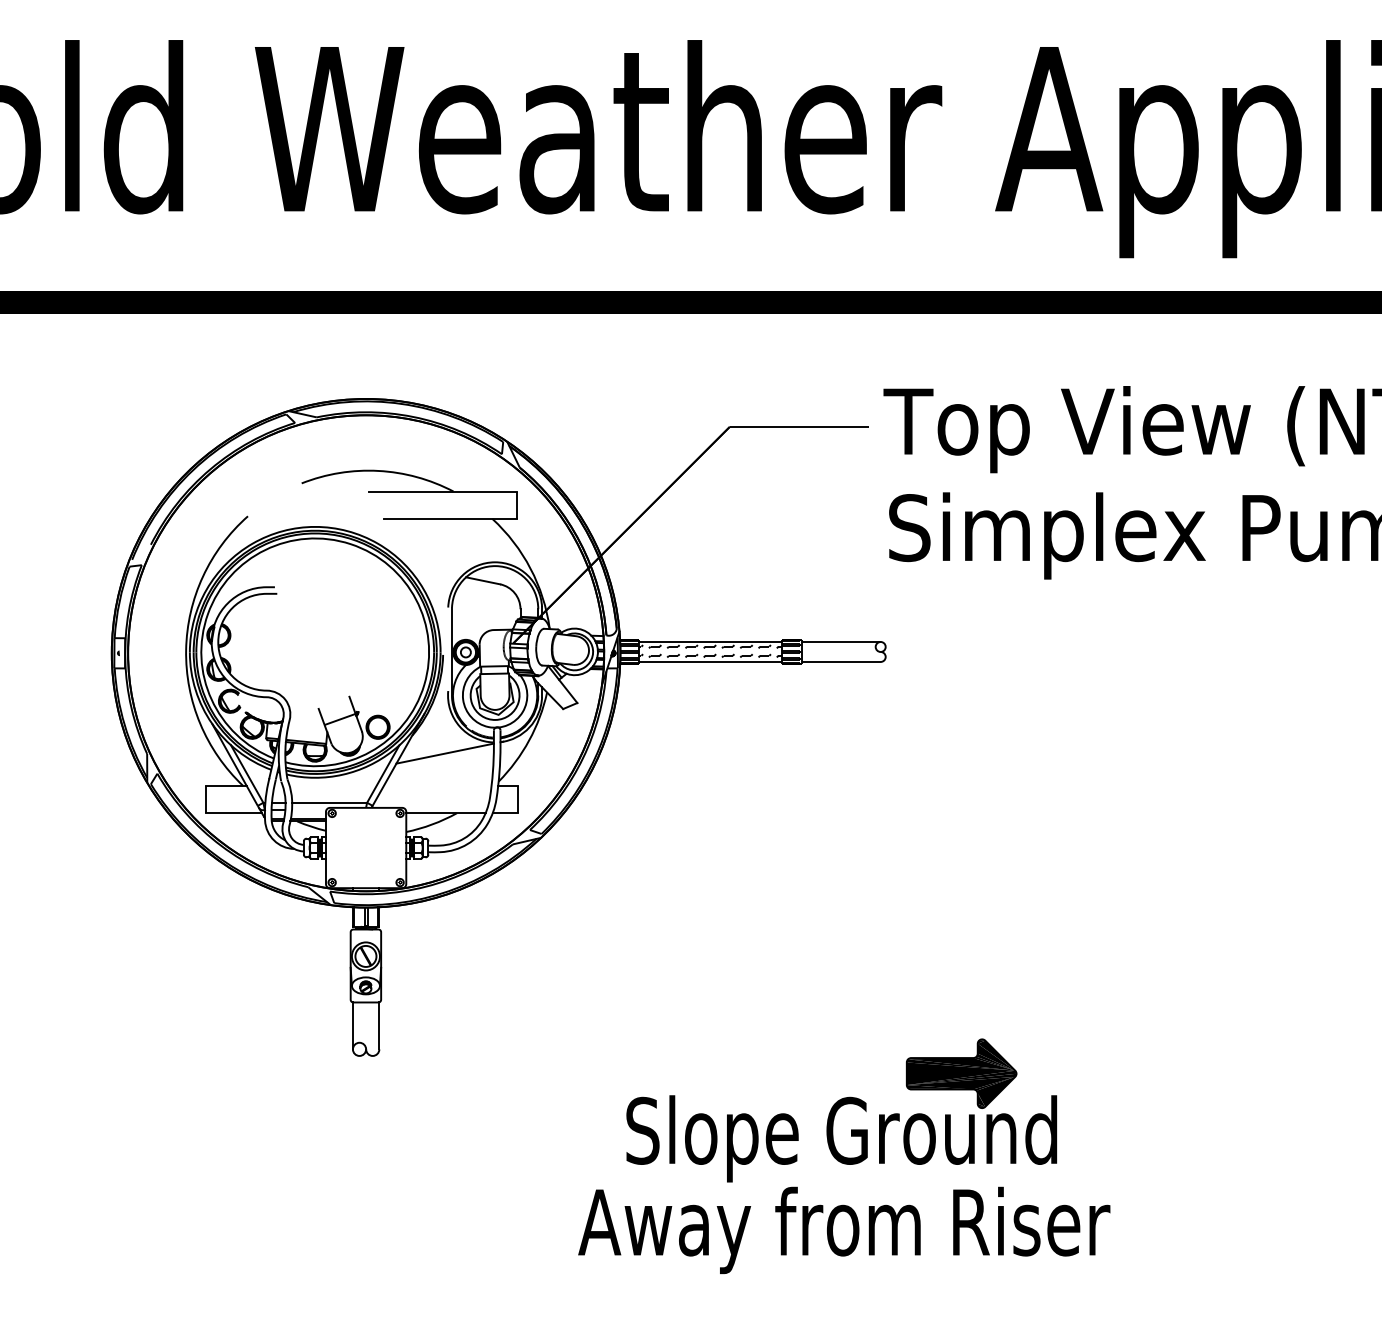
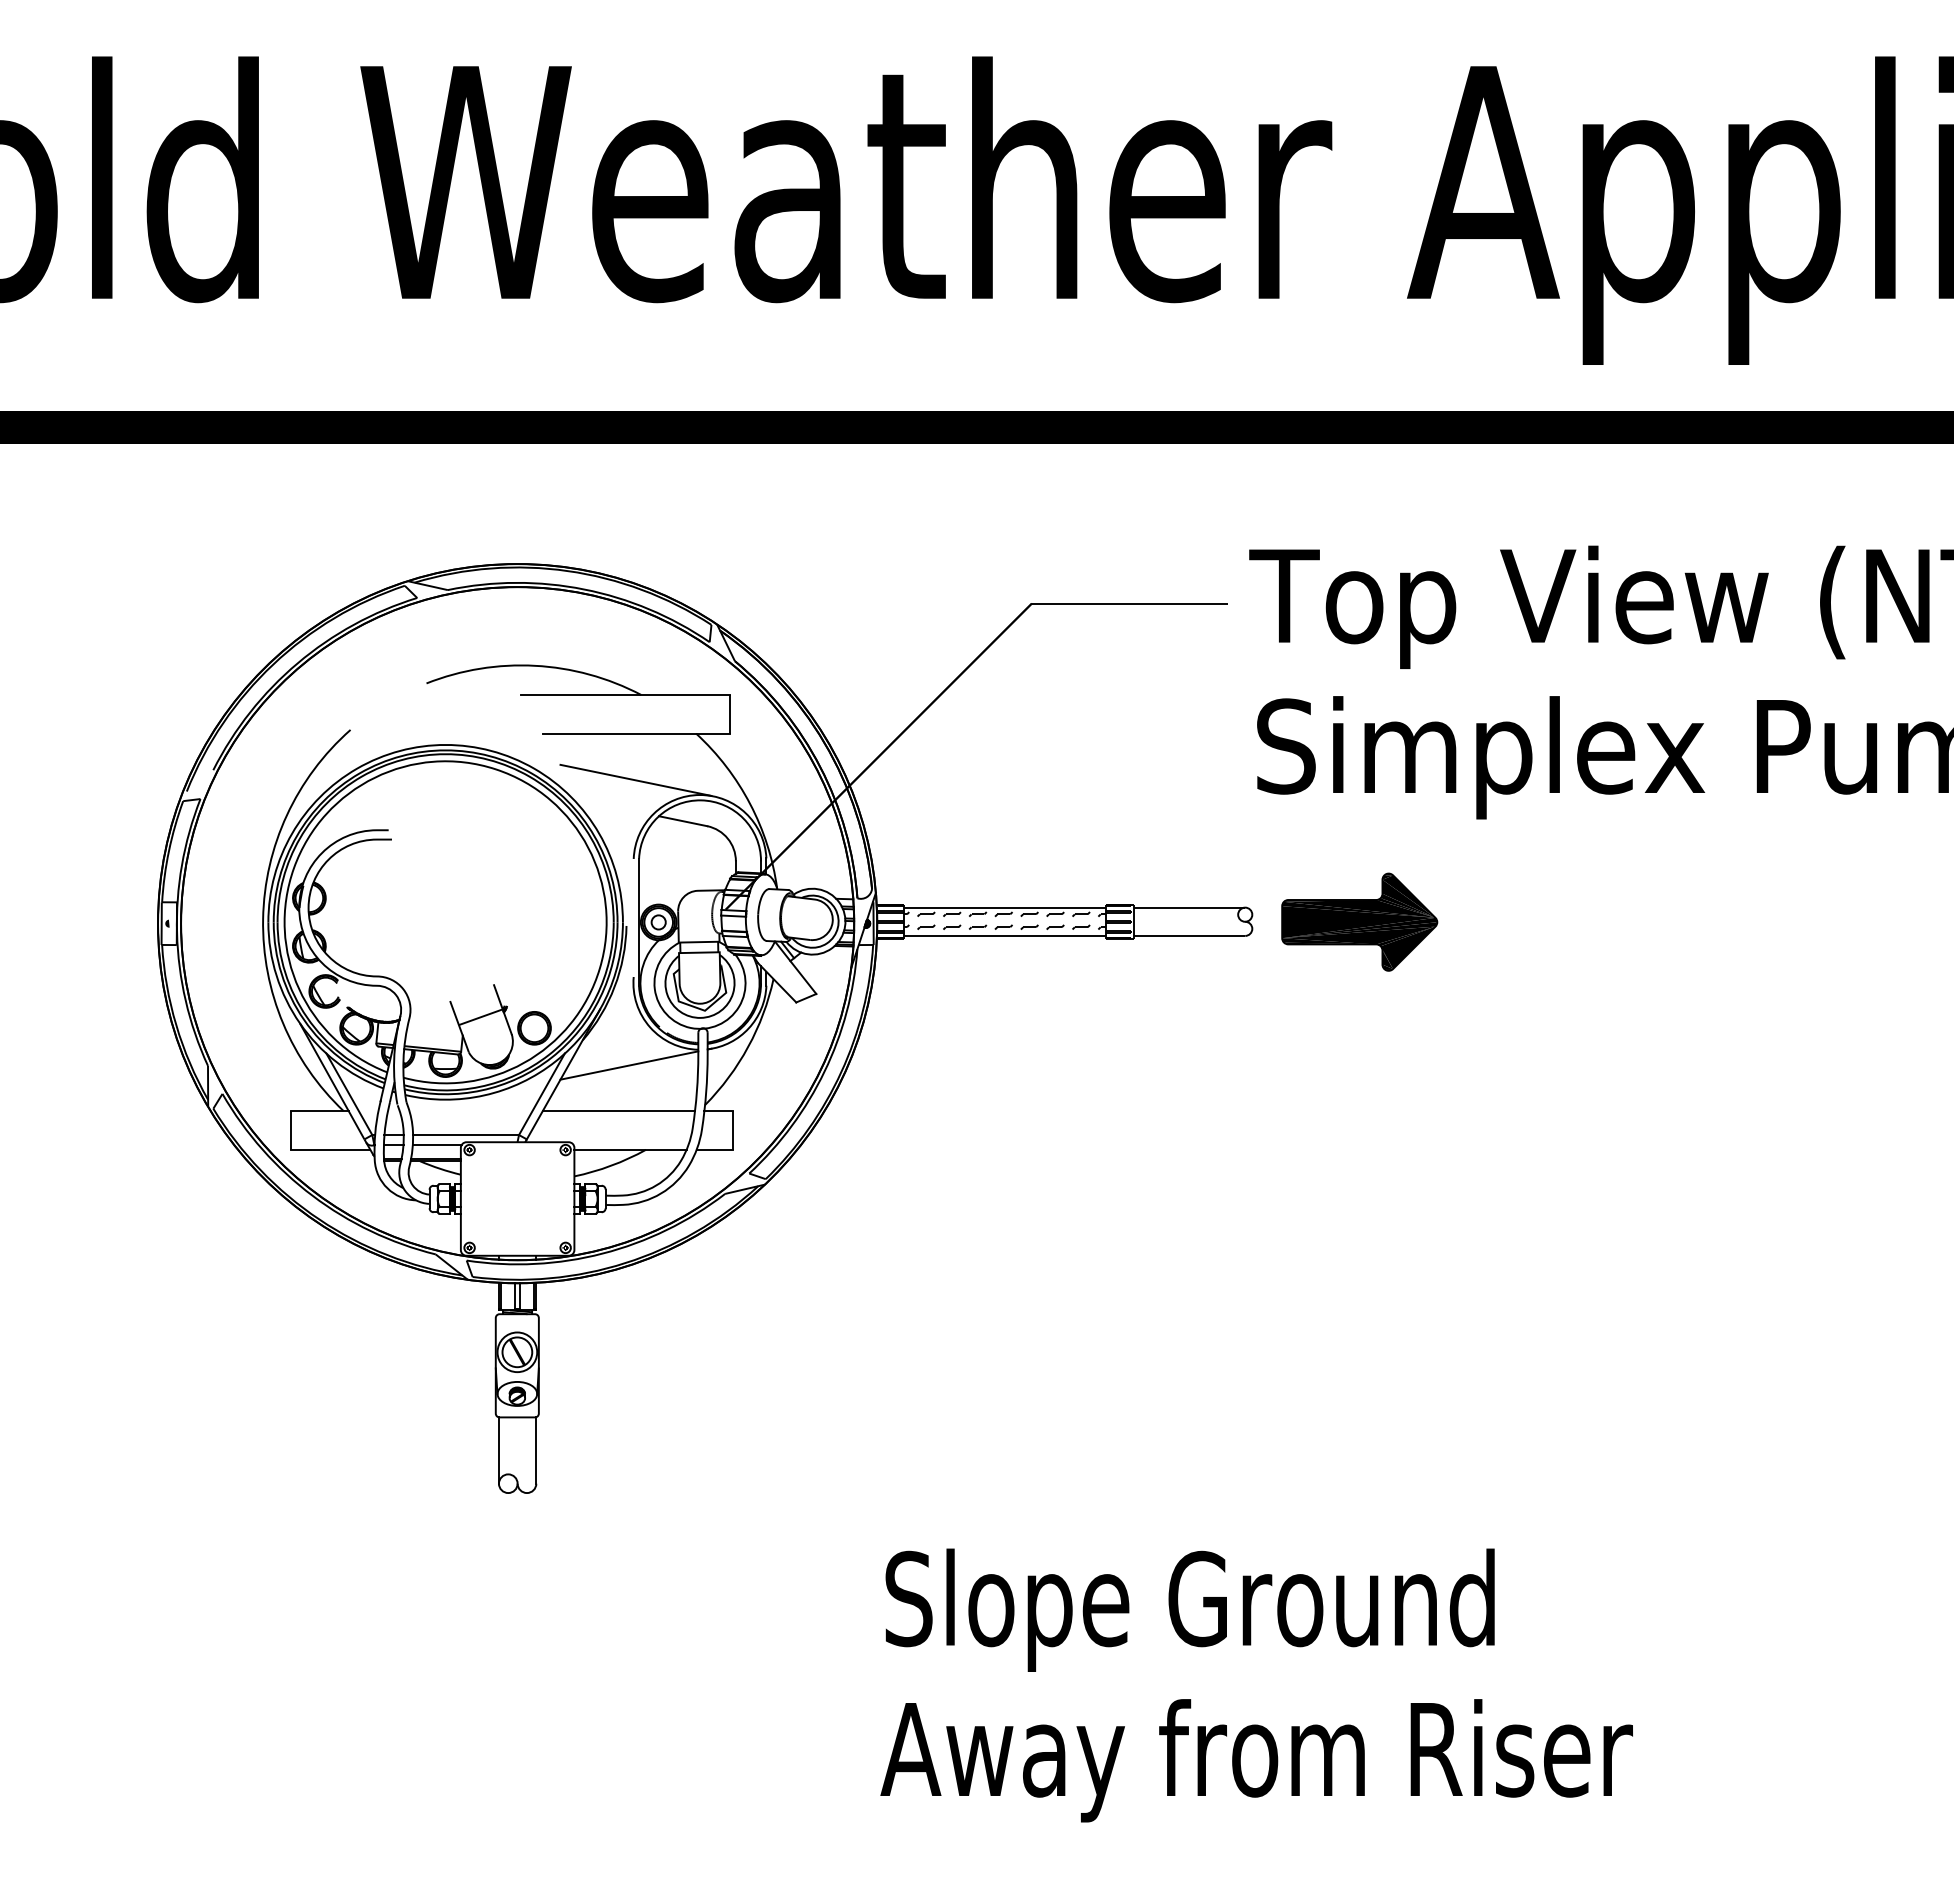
line: (449, 551) -> (635, 779), added
line: (437, 786) -> (618, 1111), added
line: (308, 810) -> (436, 1145), added
part: (961, 1073) -> (1359, 921), moved
text: (844, 1230) -> (1256, 1760), moved

